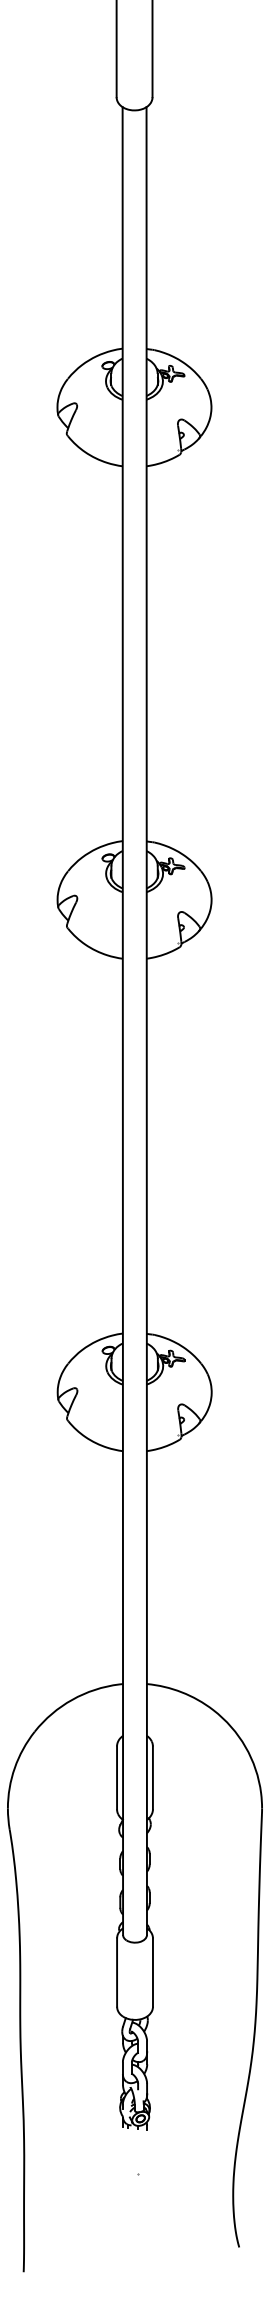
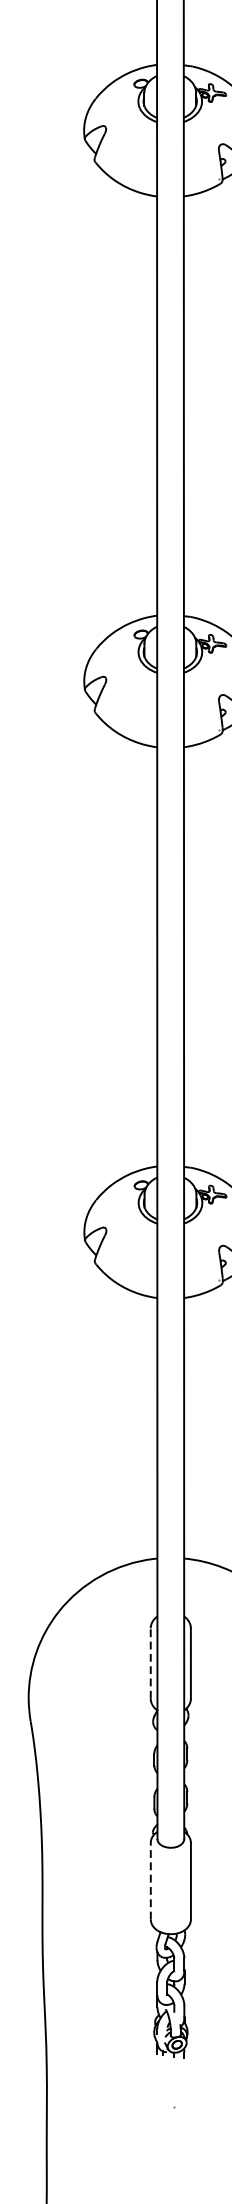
line: (117, 1777) -> (151, 1663), solid -> dashed
line: (117, 1972) -> (151, 1881), solid -> dashed

